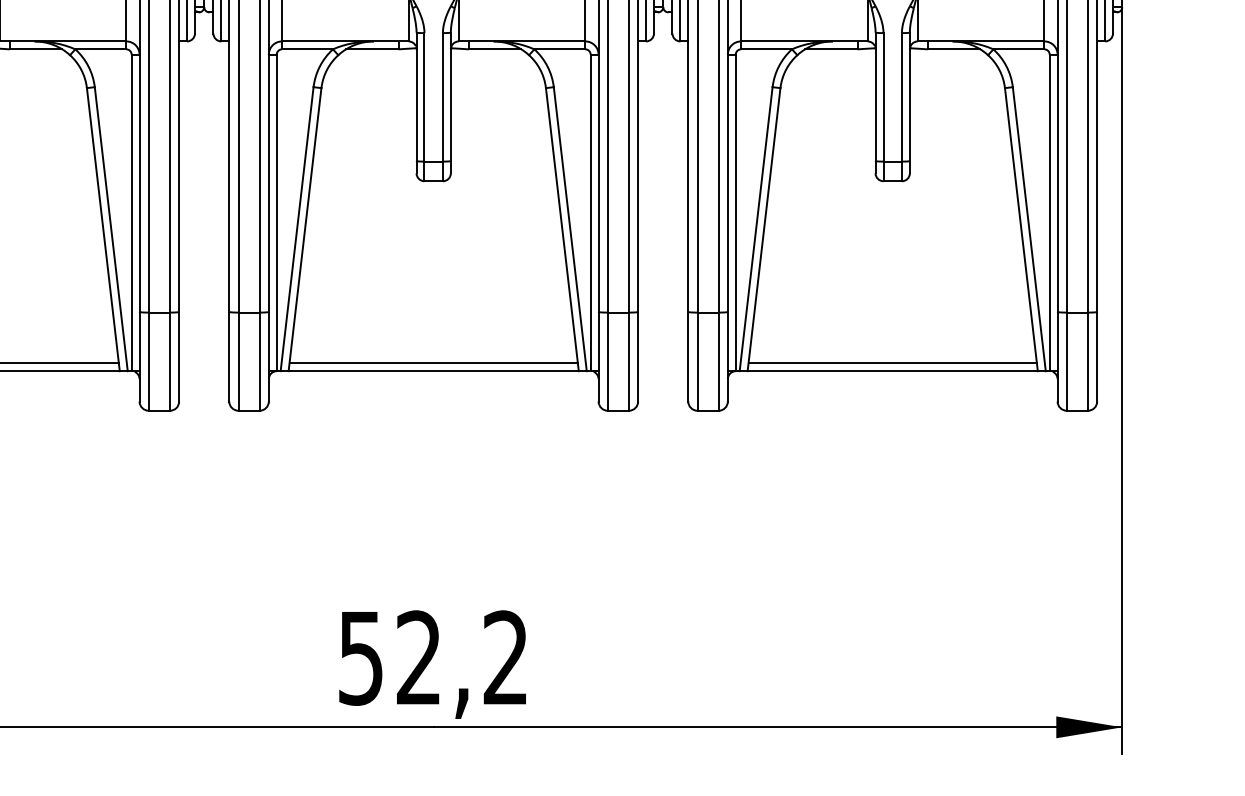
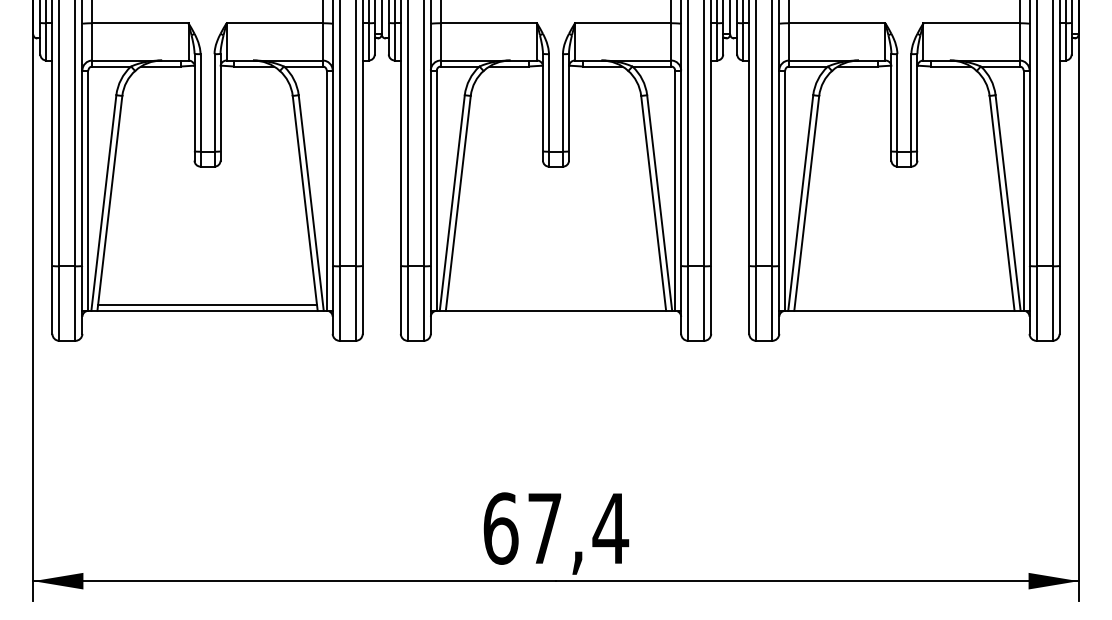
line: (433, 362) -> (555, 304), removed
line: (891, 362) -> (903, 304), removed
text: (434, 657) -> (556, 528), 52,2 -> 67,4

